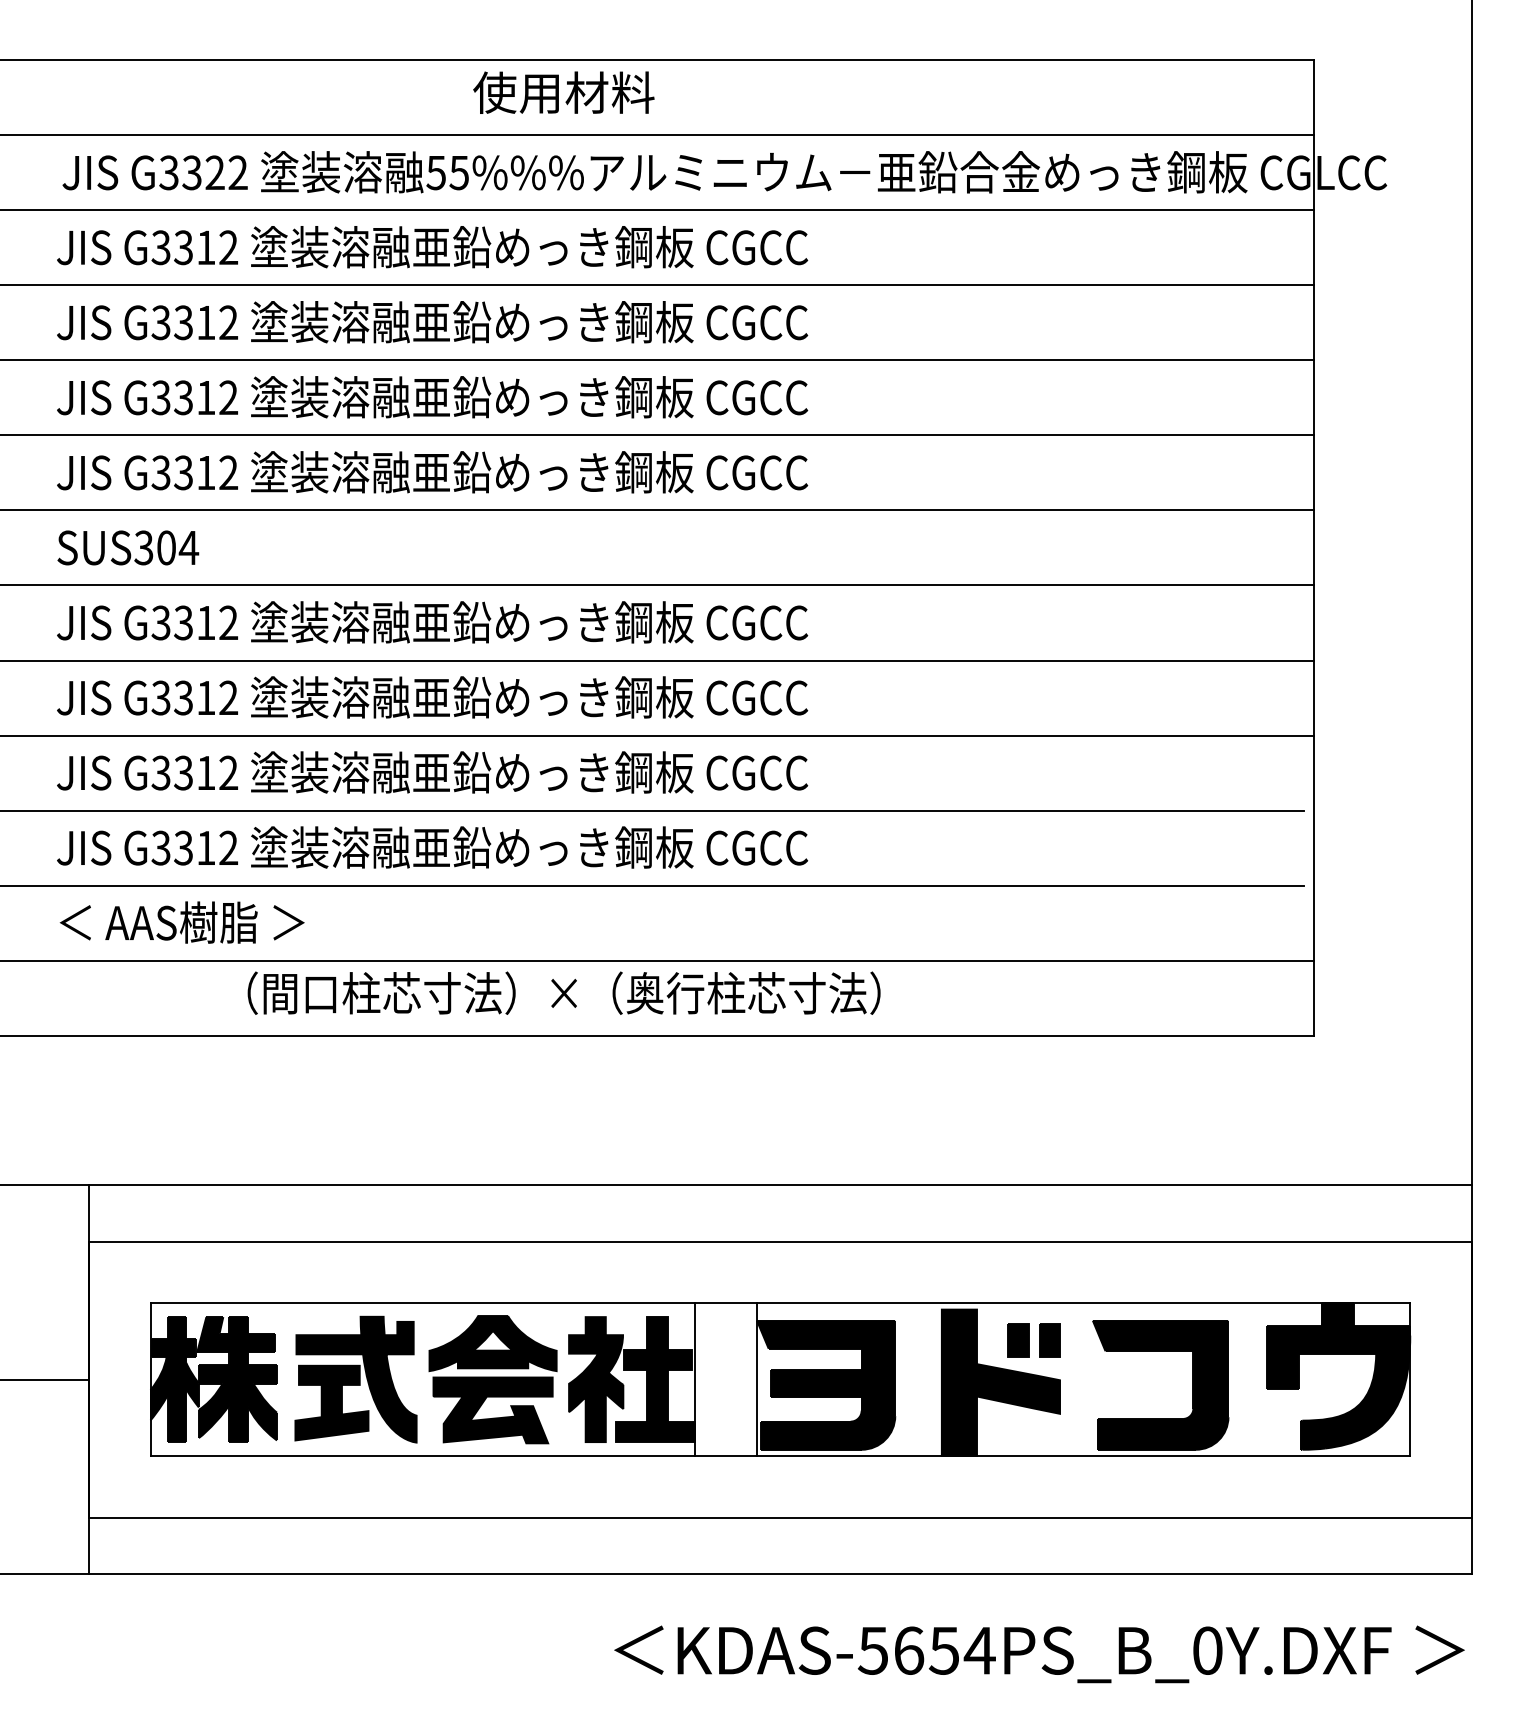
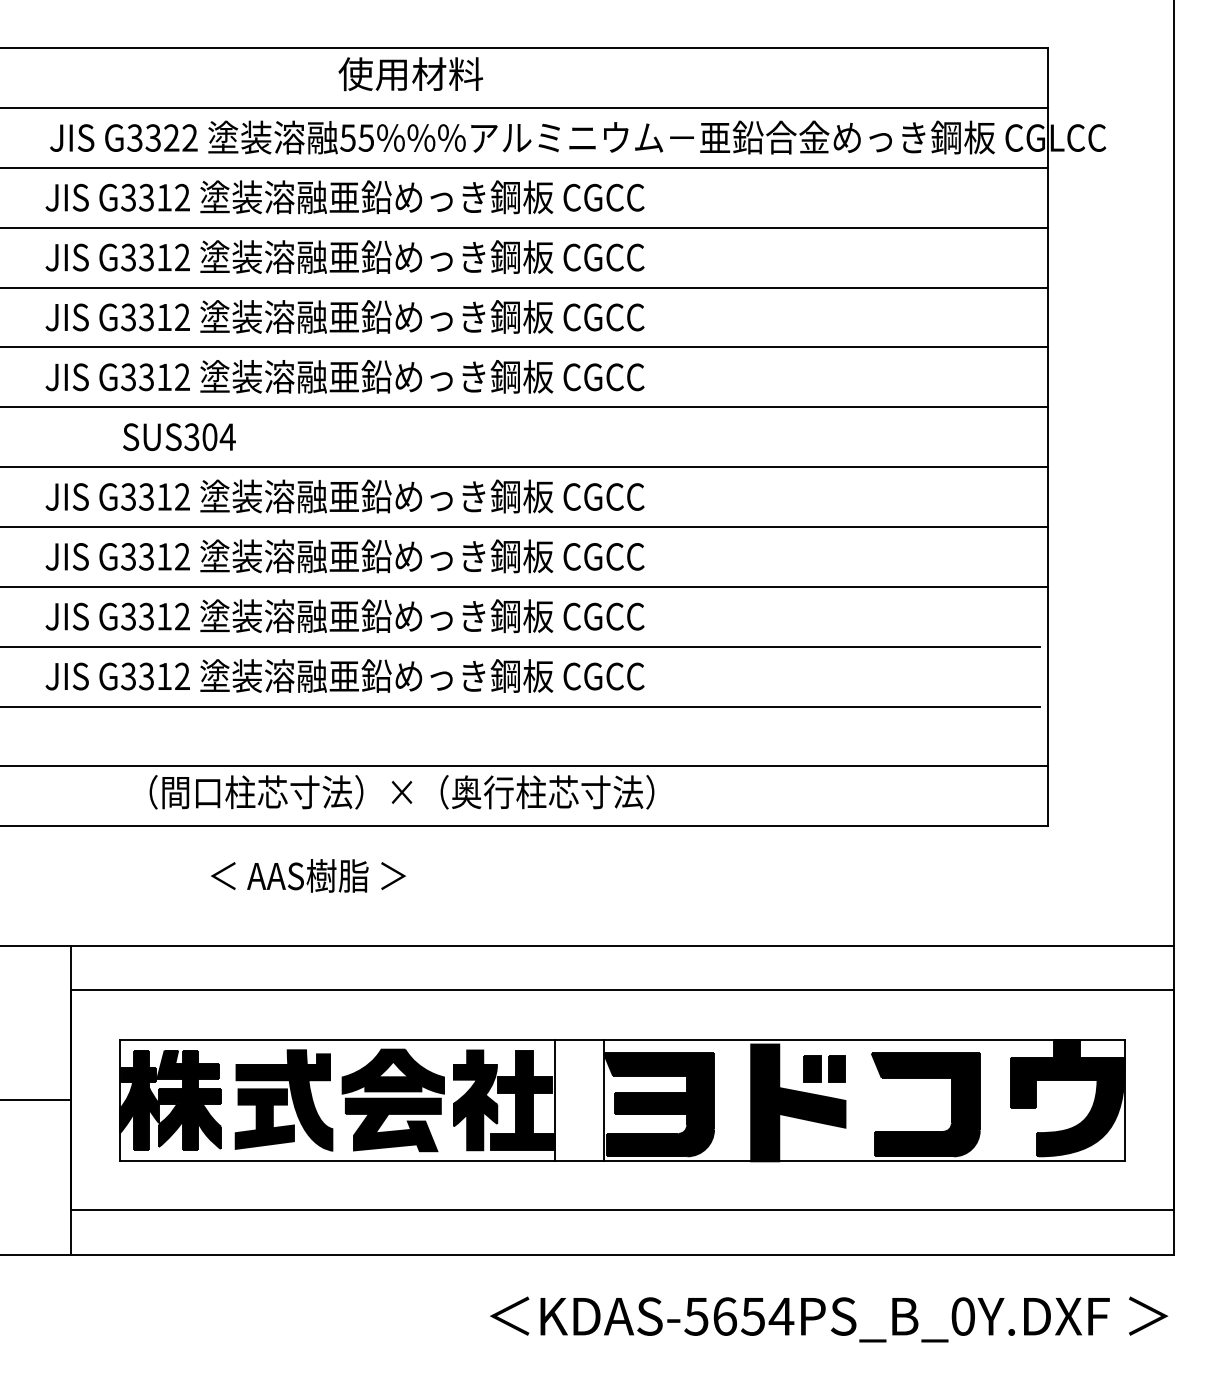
text: (563, 93) -> (410, 74), moved
text: (128, 547) -> (179, 436), moved
text: (182, 922) -> (308, 875), moved
text: (563, 993) -> (401, 792), moved

